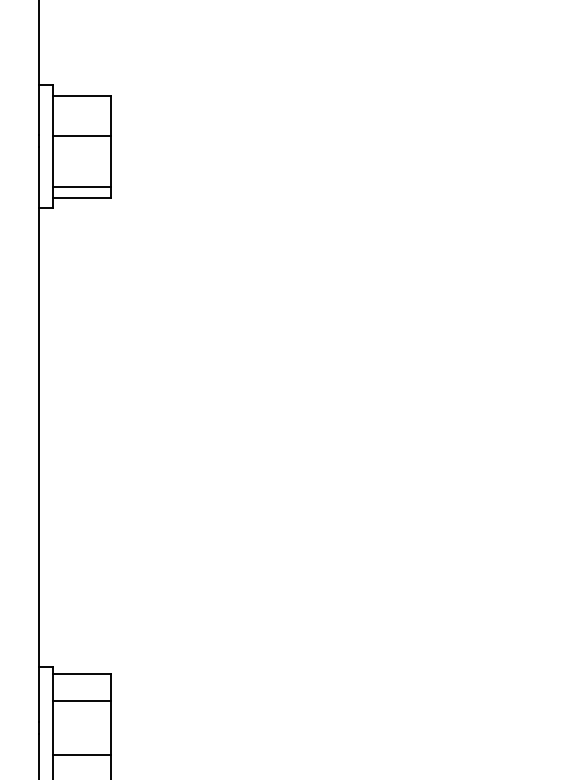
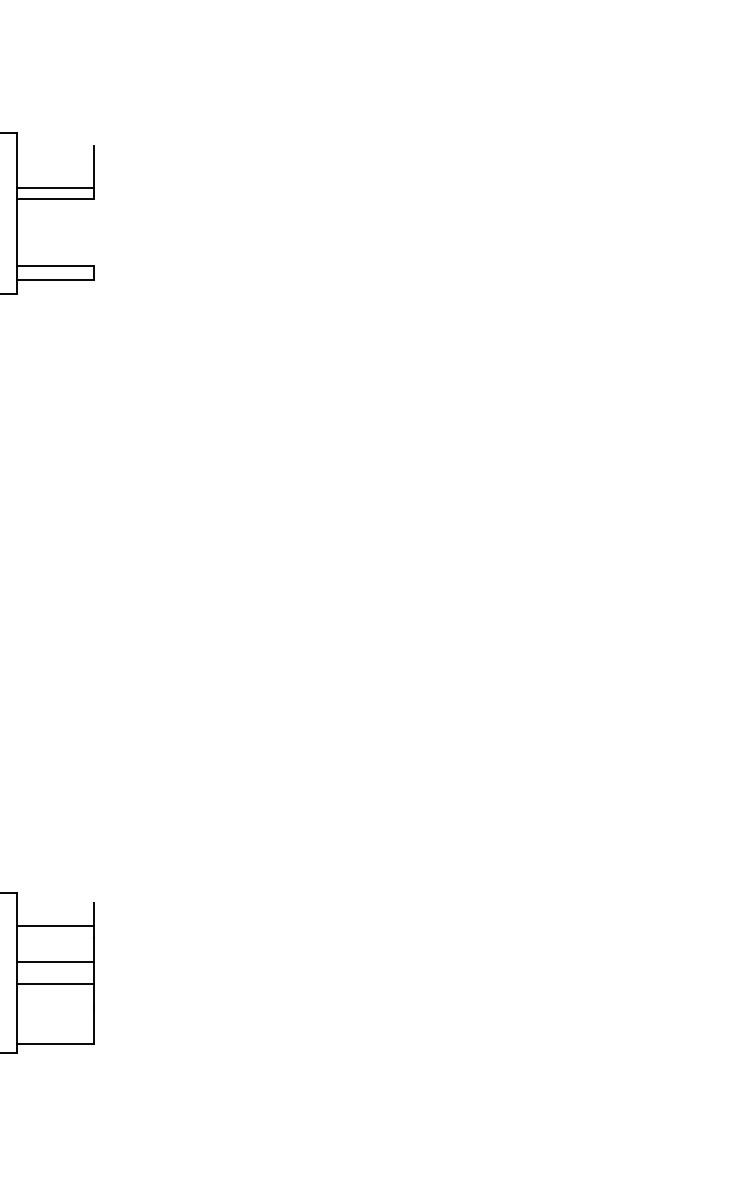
line: (81, 95) -> (55, 188), moved
line: (110, 160) -> (93, 231), removed
line: (81, 674) -> (55, 925), moved
line: (81, 700) -> (55, 961), moved
line: (81, 755) -> (55, 984), moved

